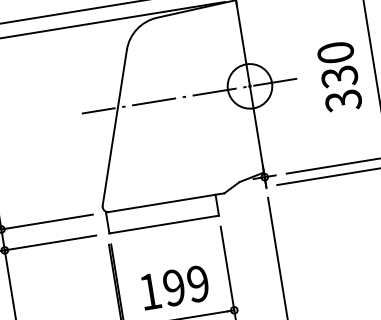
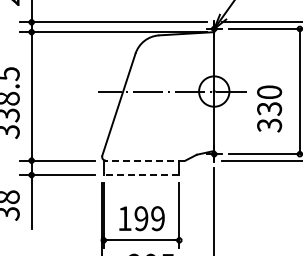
text: (339, 76) -> (269, 108), moved
line: (165, 202) -> (144, 160), solid -> dashed
line: (164, 225) -> (141, 175), solid -> dashed

